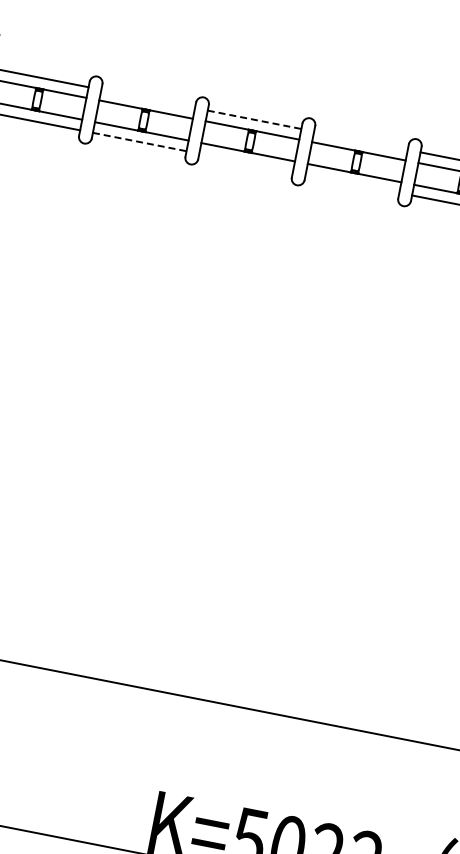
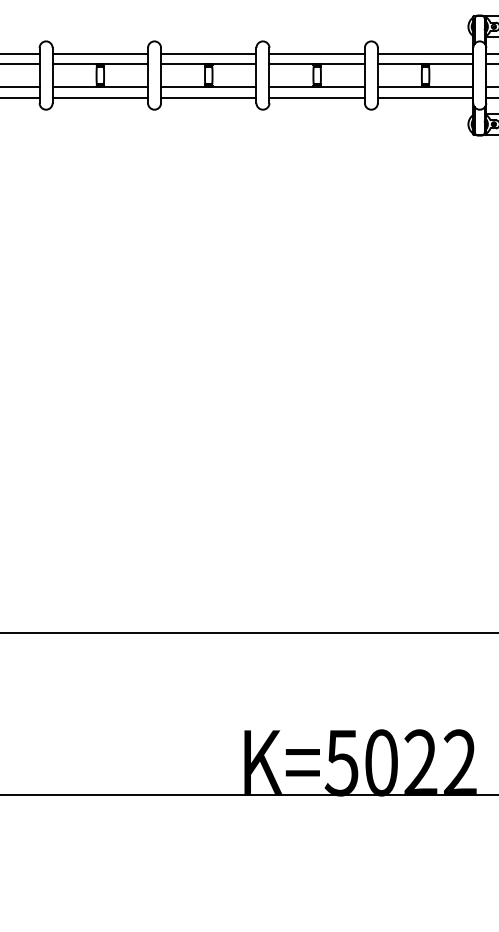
line: (148, 98) -> (100, 53), added
line: (254, 119) -> (208, 53), dashed -> solid
line: (360, 140) -> (316, 53), added
line: (139, 142) -> (100, 97), dashed -> solid
line: (245, 162) -> (208, 97), added
line: (351, 183) -> (316, 97), added

